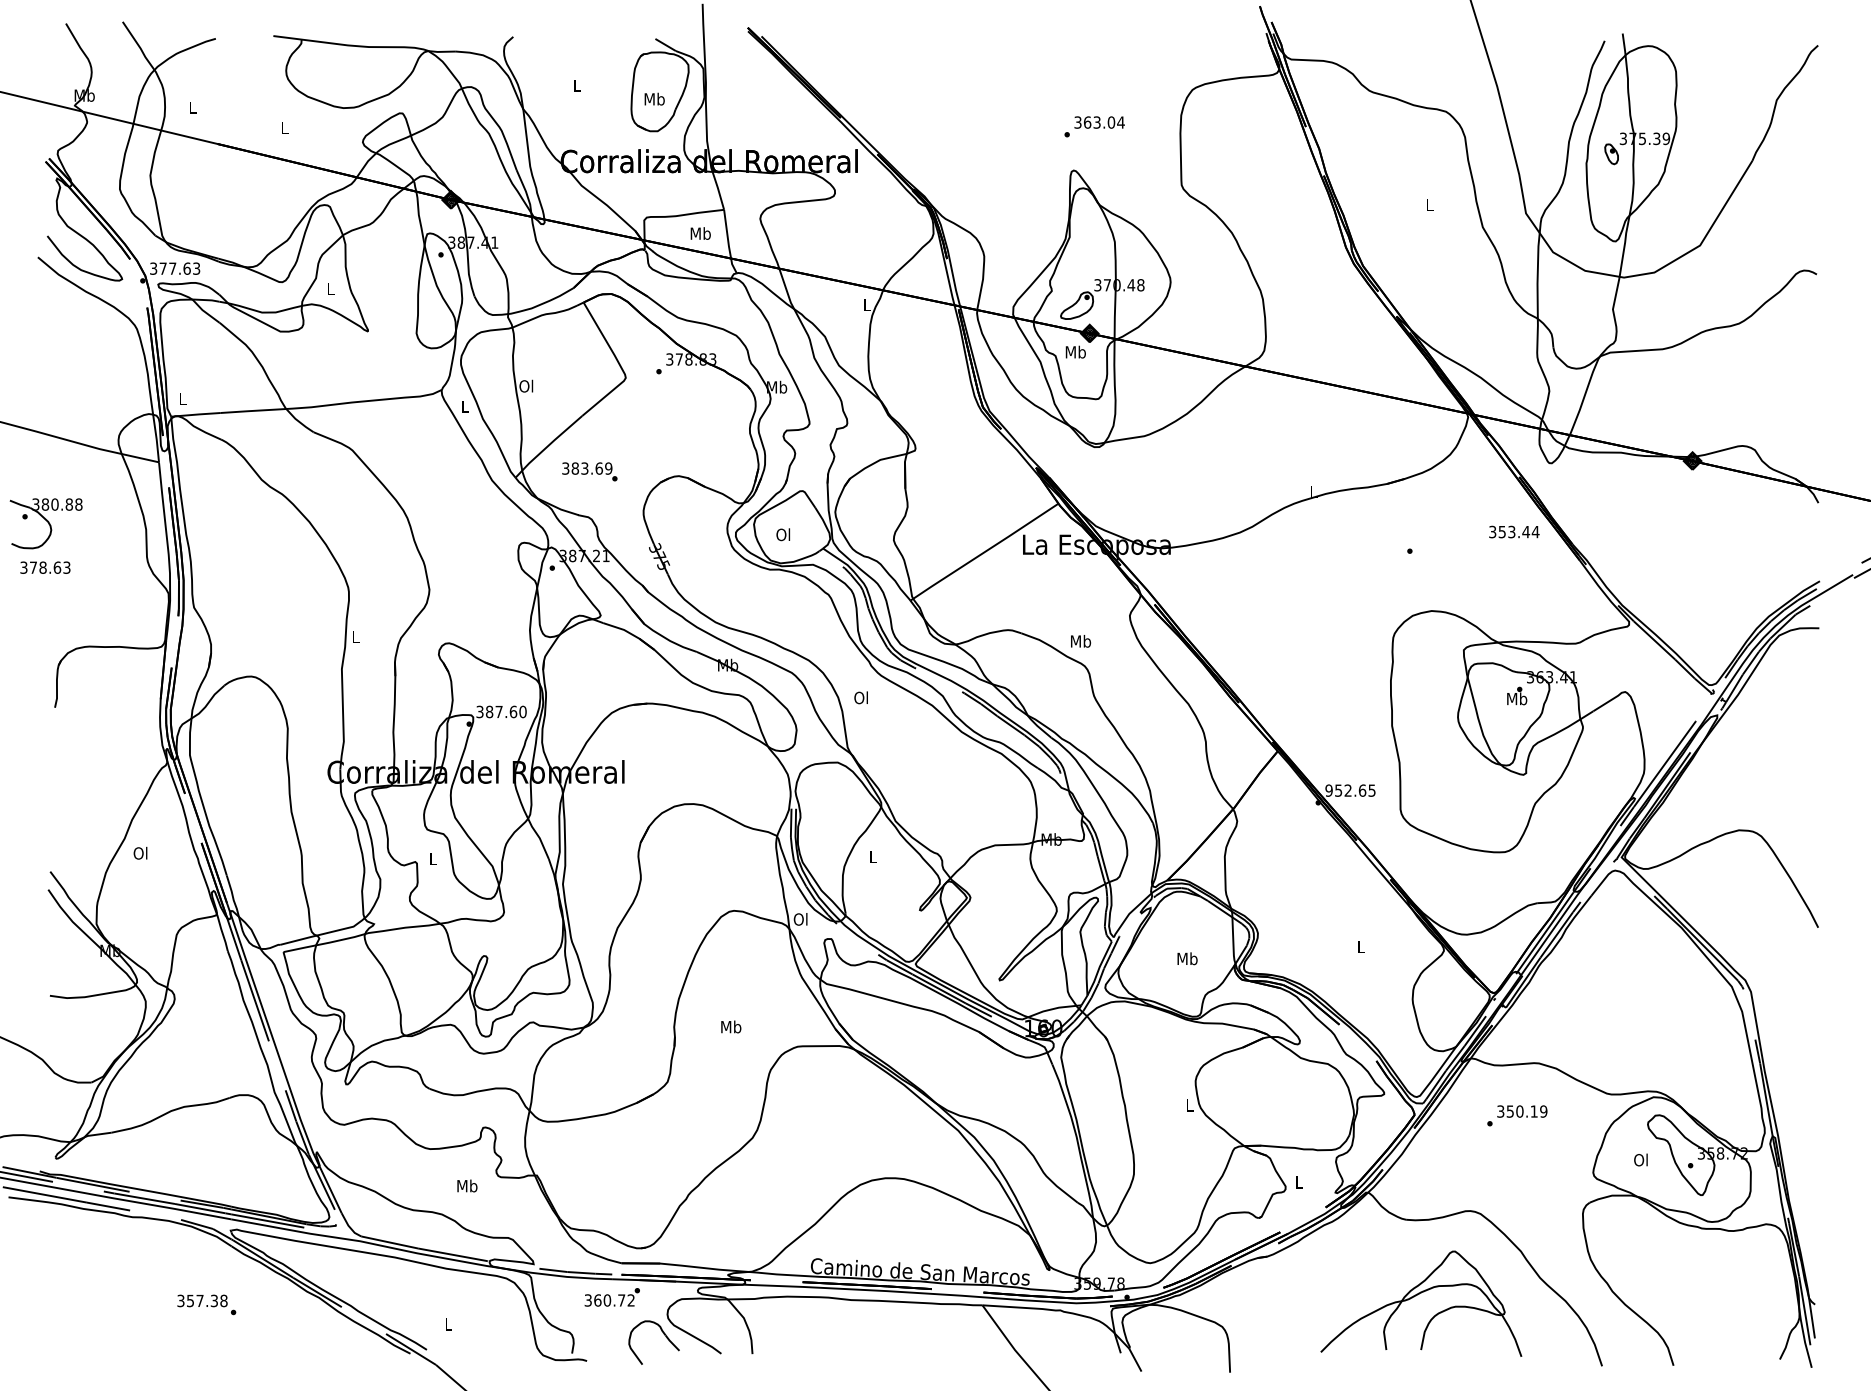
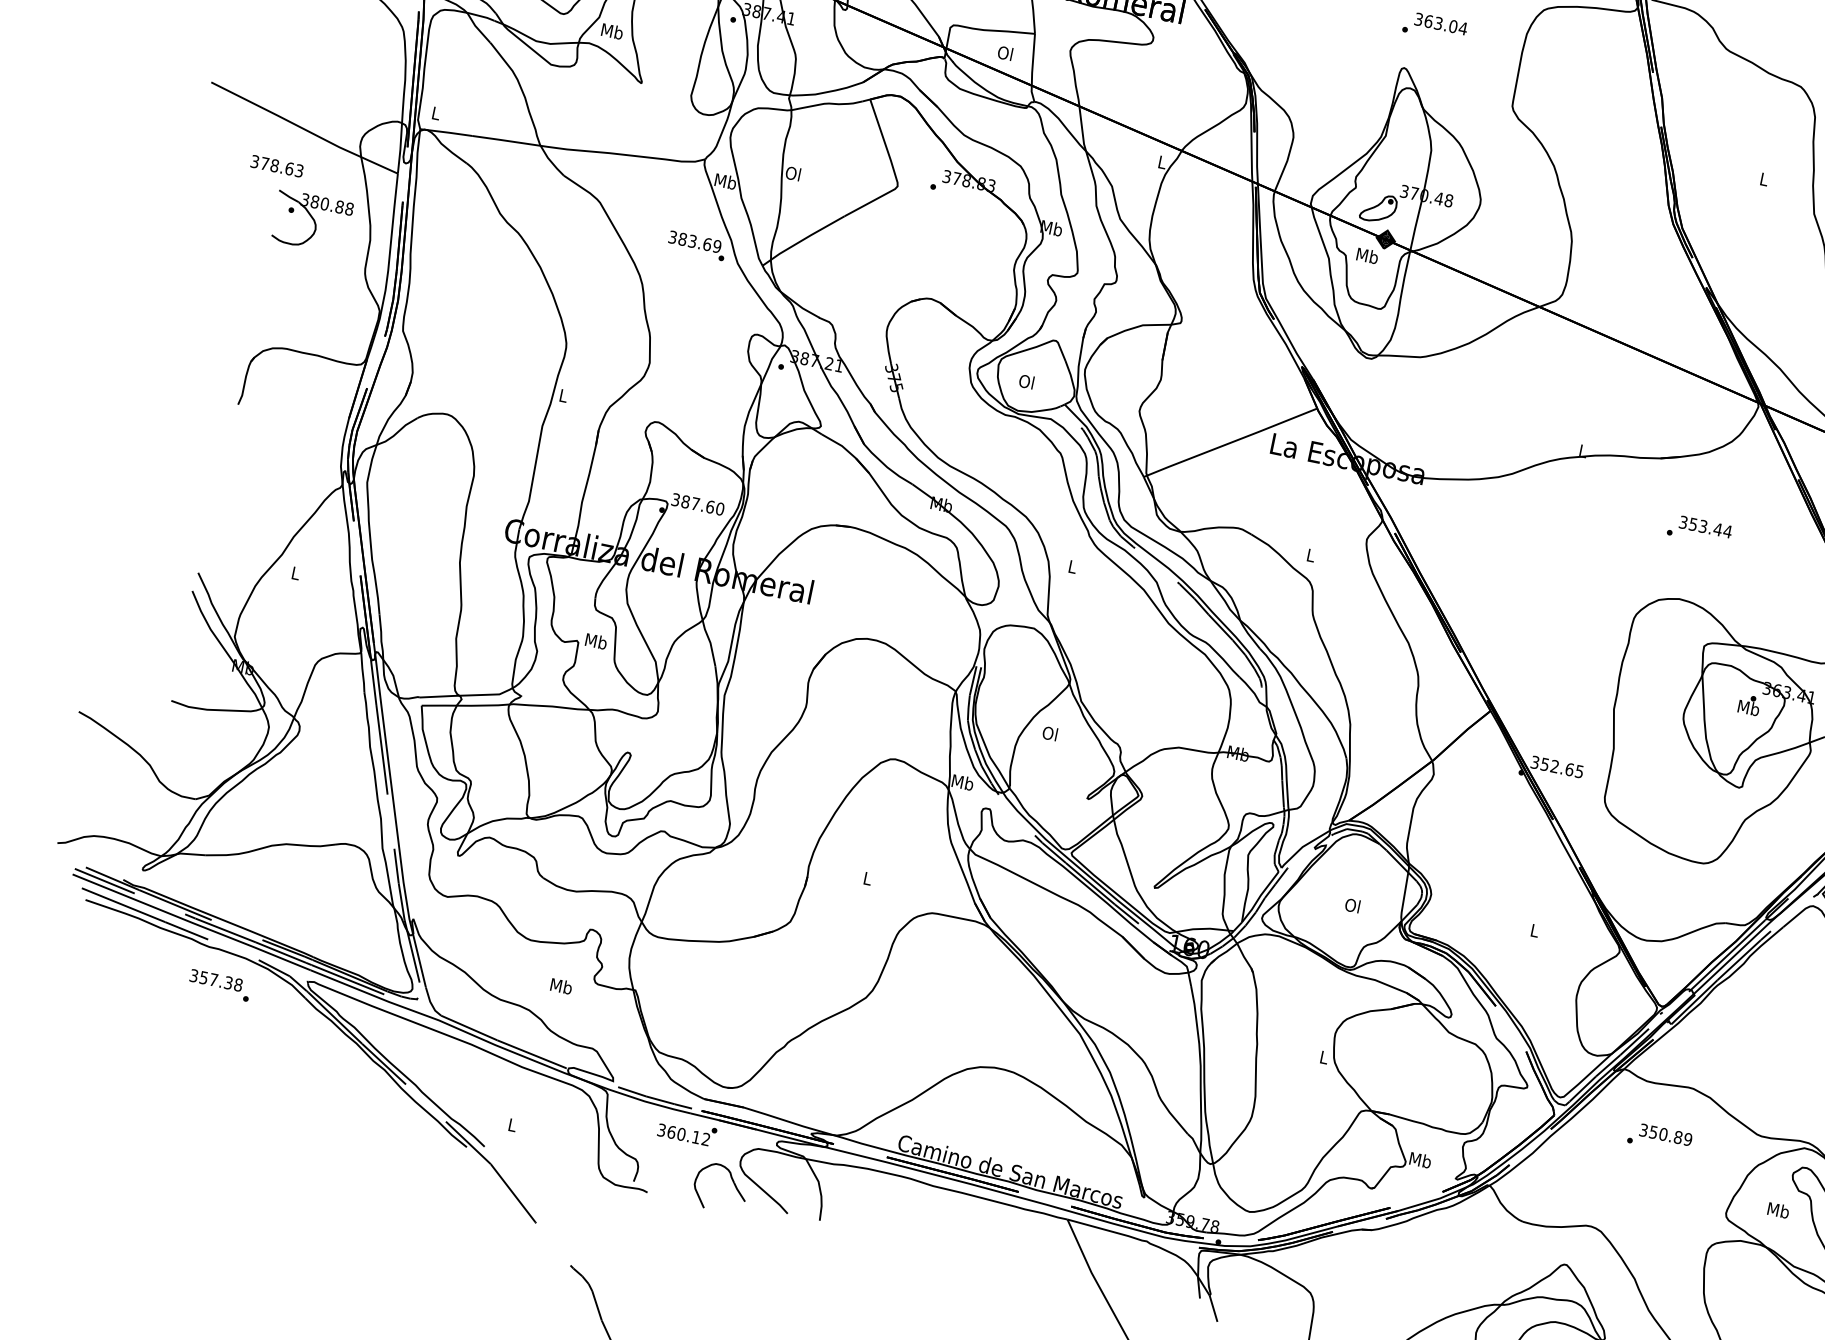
text: (700, 233) -> (1005, 53), Mb -> Ol
text: (331, 288) -> (613, 31), L -> Mb
text: (465, 406) -> (726, 181), L -> Mb
text: (589, 471) -> (696, 245), moved
part: (45, 523) -> (311, 221), moved
text: (1514, 531) -> (1706, 526), moved
text: (45, 567) -> (277, 166), moved
text: (1081, 641) -> (1311, 555), Mb -> L
text: (860, 697) -> (1071, 566), Ol -> L
text: (1328, 790) -> (1534, 762), 952.65 -> 352.65
text: (140, 852) -> (295, 572), Ol -> L
text: (872, 856) -> (1049, 732), L -> Ol
text: (433, 858) -> (596, 641), L -> Mb
text: (801, 919) -> (963, 782), Ol -> Mb
text: (1187, 958) -> (1353, 905), Mb -> Ol
text: (731, 1026) -> (868, 878), Mb -> L
text: (1533, 1111) -> (1677, 1137), 350.19 -> 350.89
text: (1641, 1159) -> (1778, 1209), Ol -> Mb
text: (1299, 1181) -> (1421, 1159), L -> Mb
text: (621, 1300) -> (696, 1137), 360.72 -> 360.12
text: (206, 1304) -> (219, 984), moved

